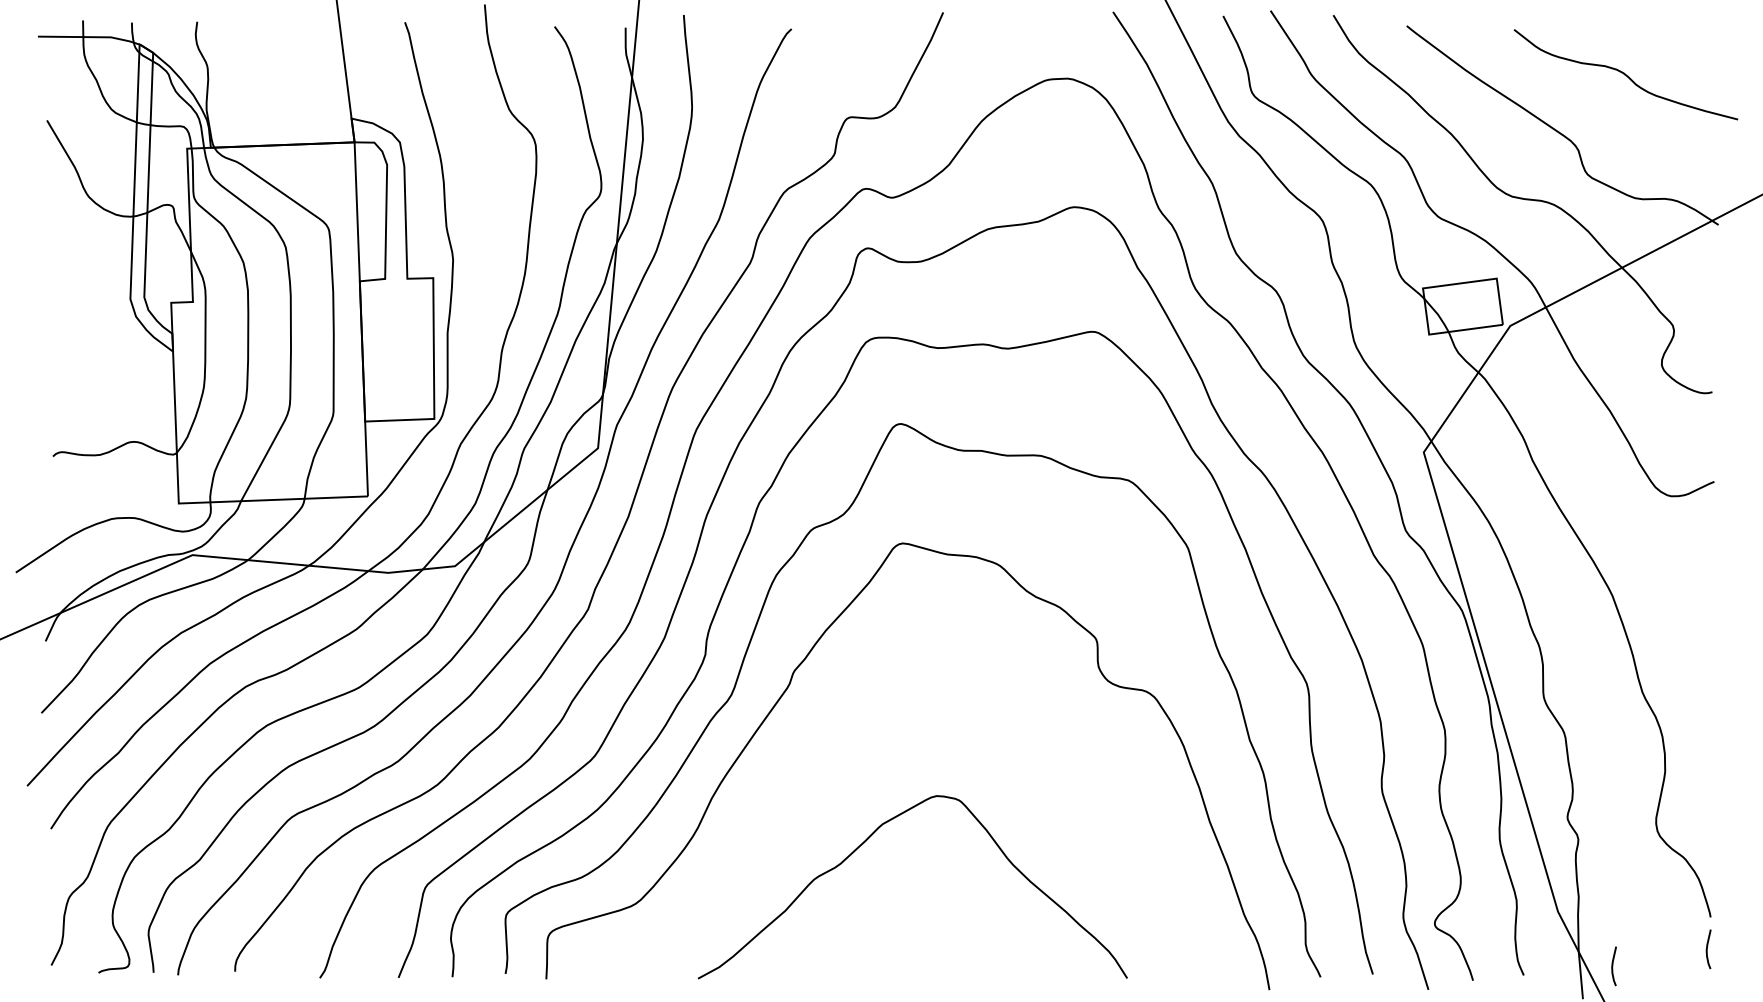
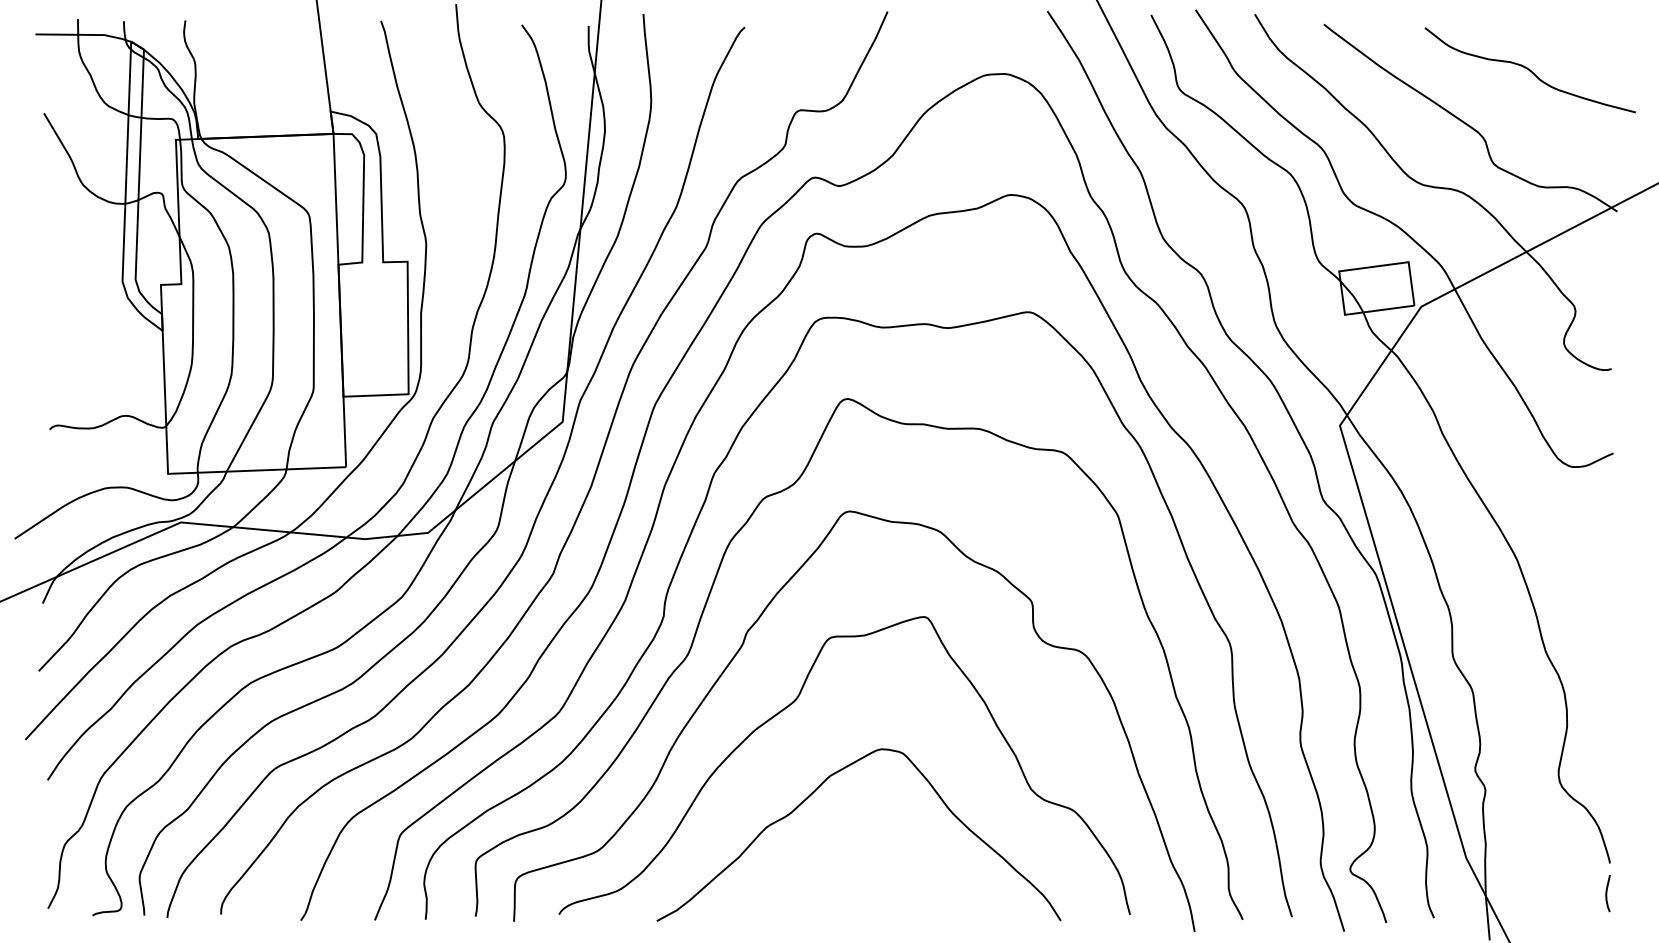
curve: (842, 748) -> (792, 704), added
curve: (1613, 966) -> (1518, 909), removed

